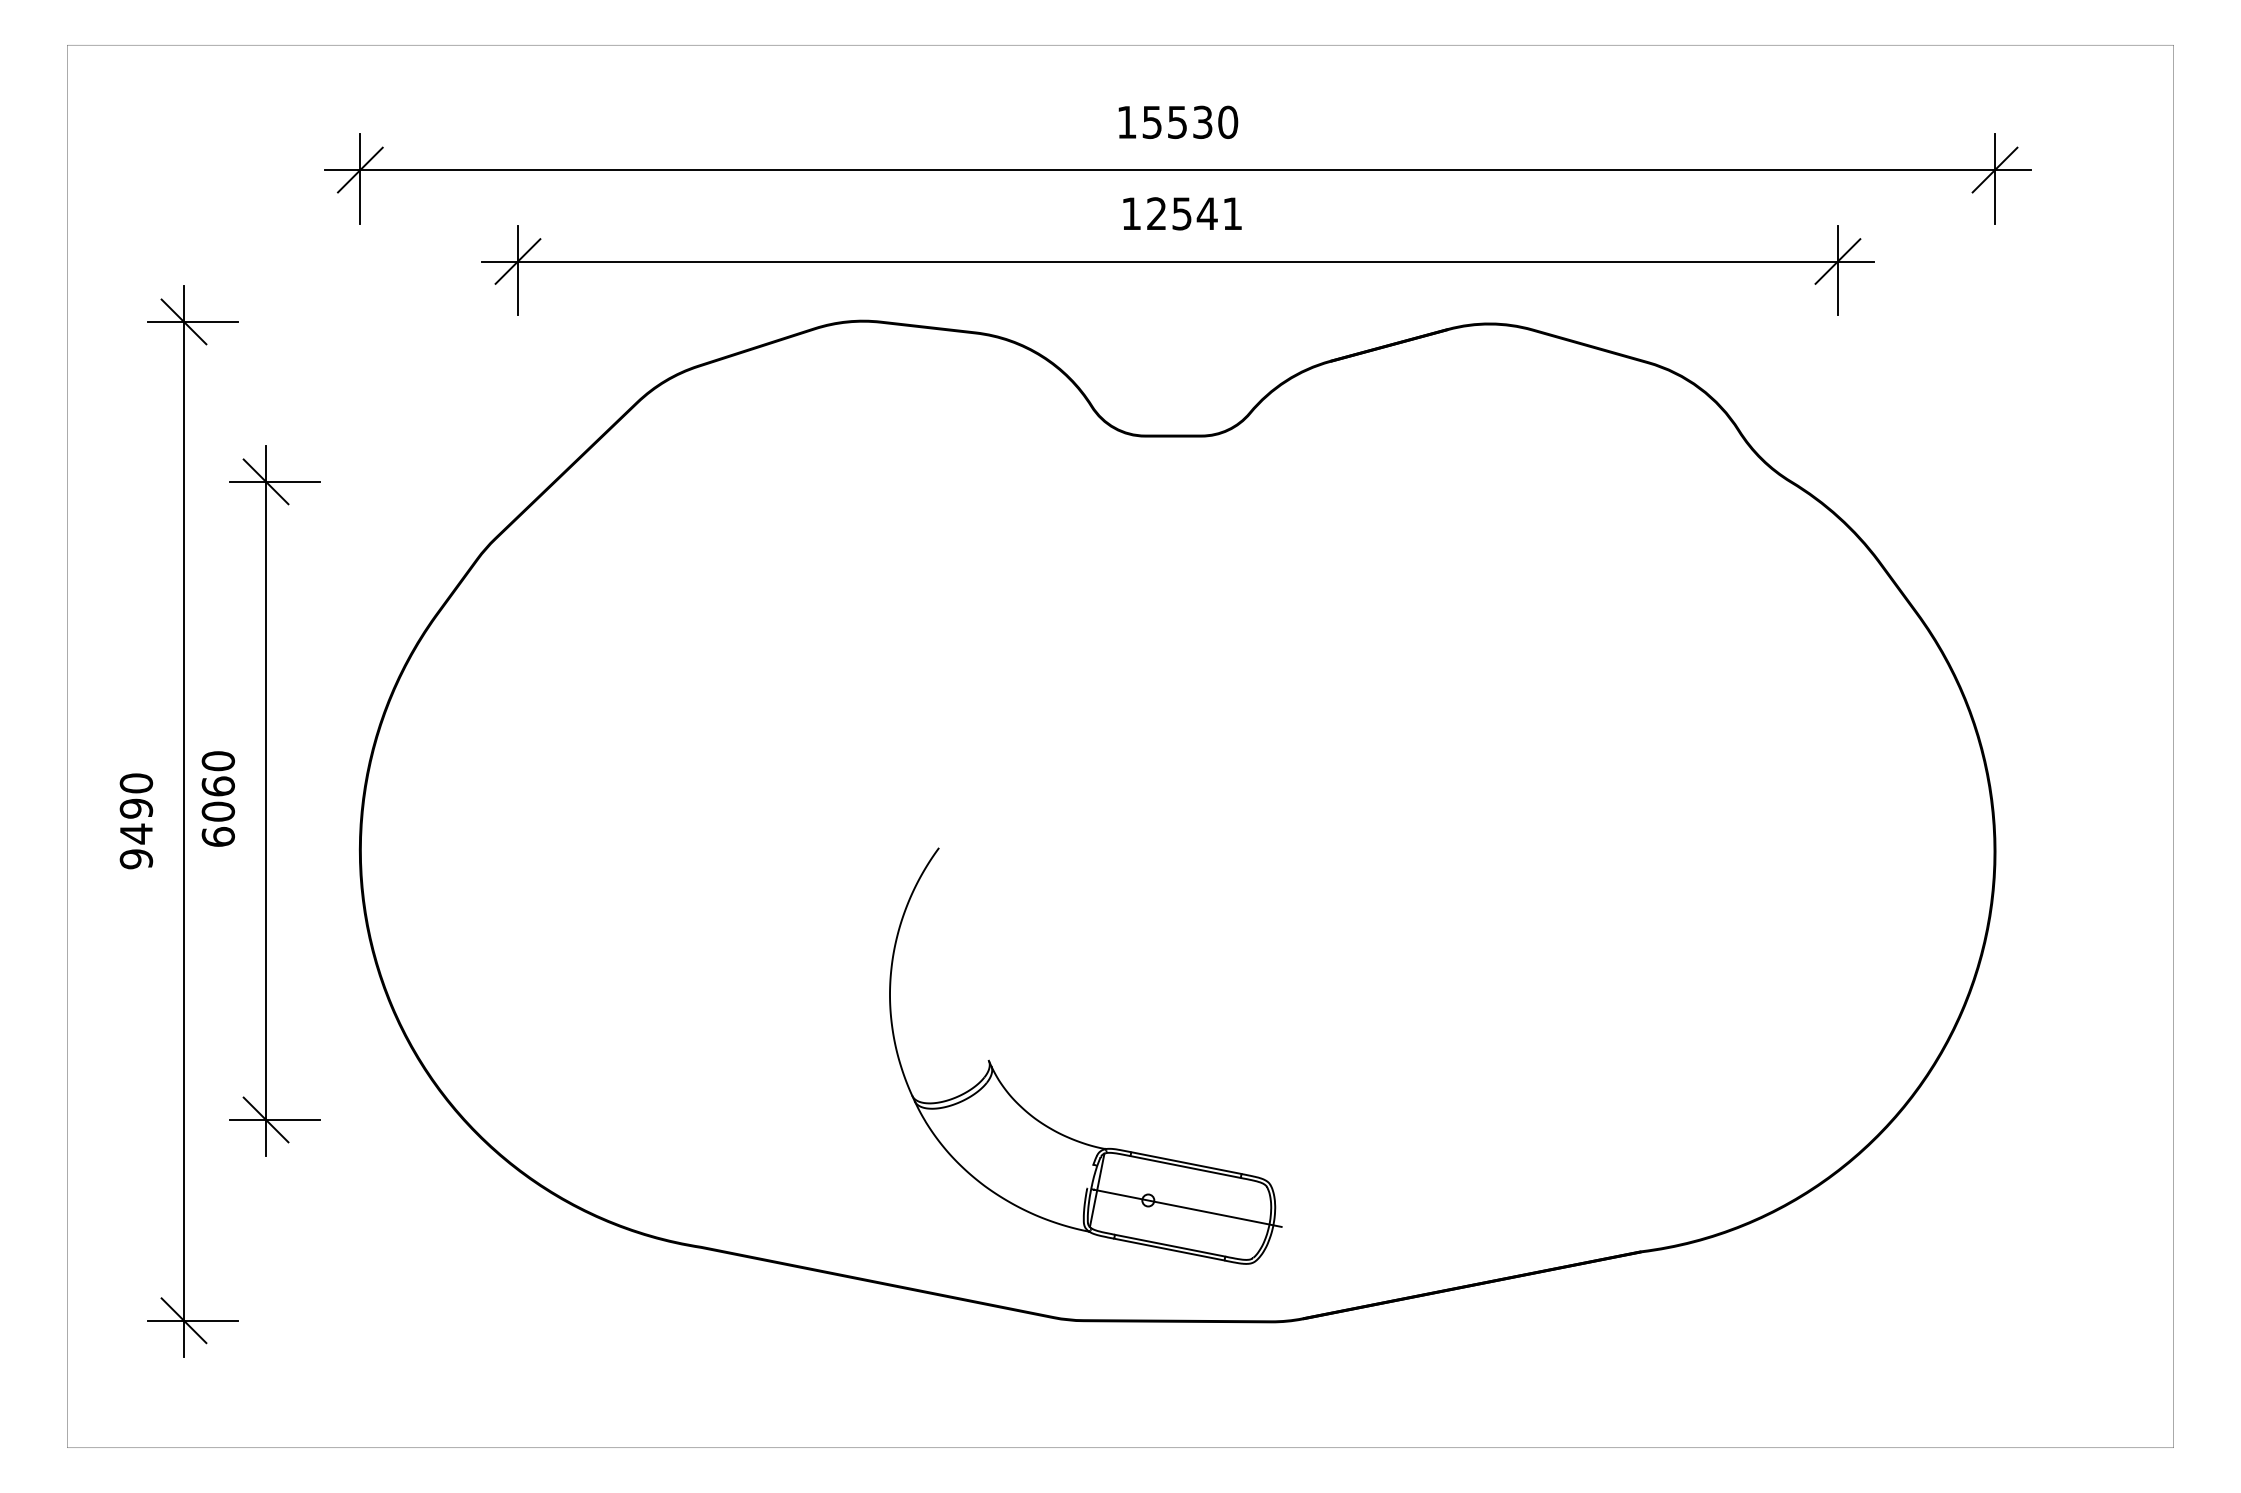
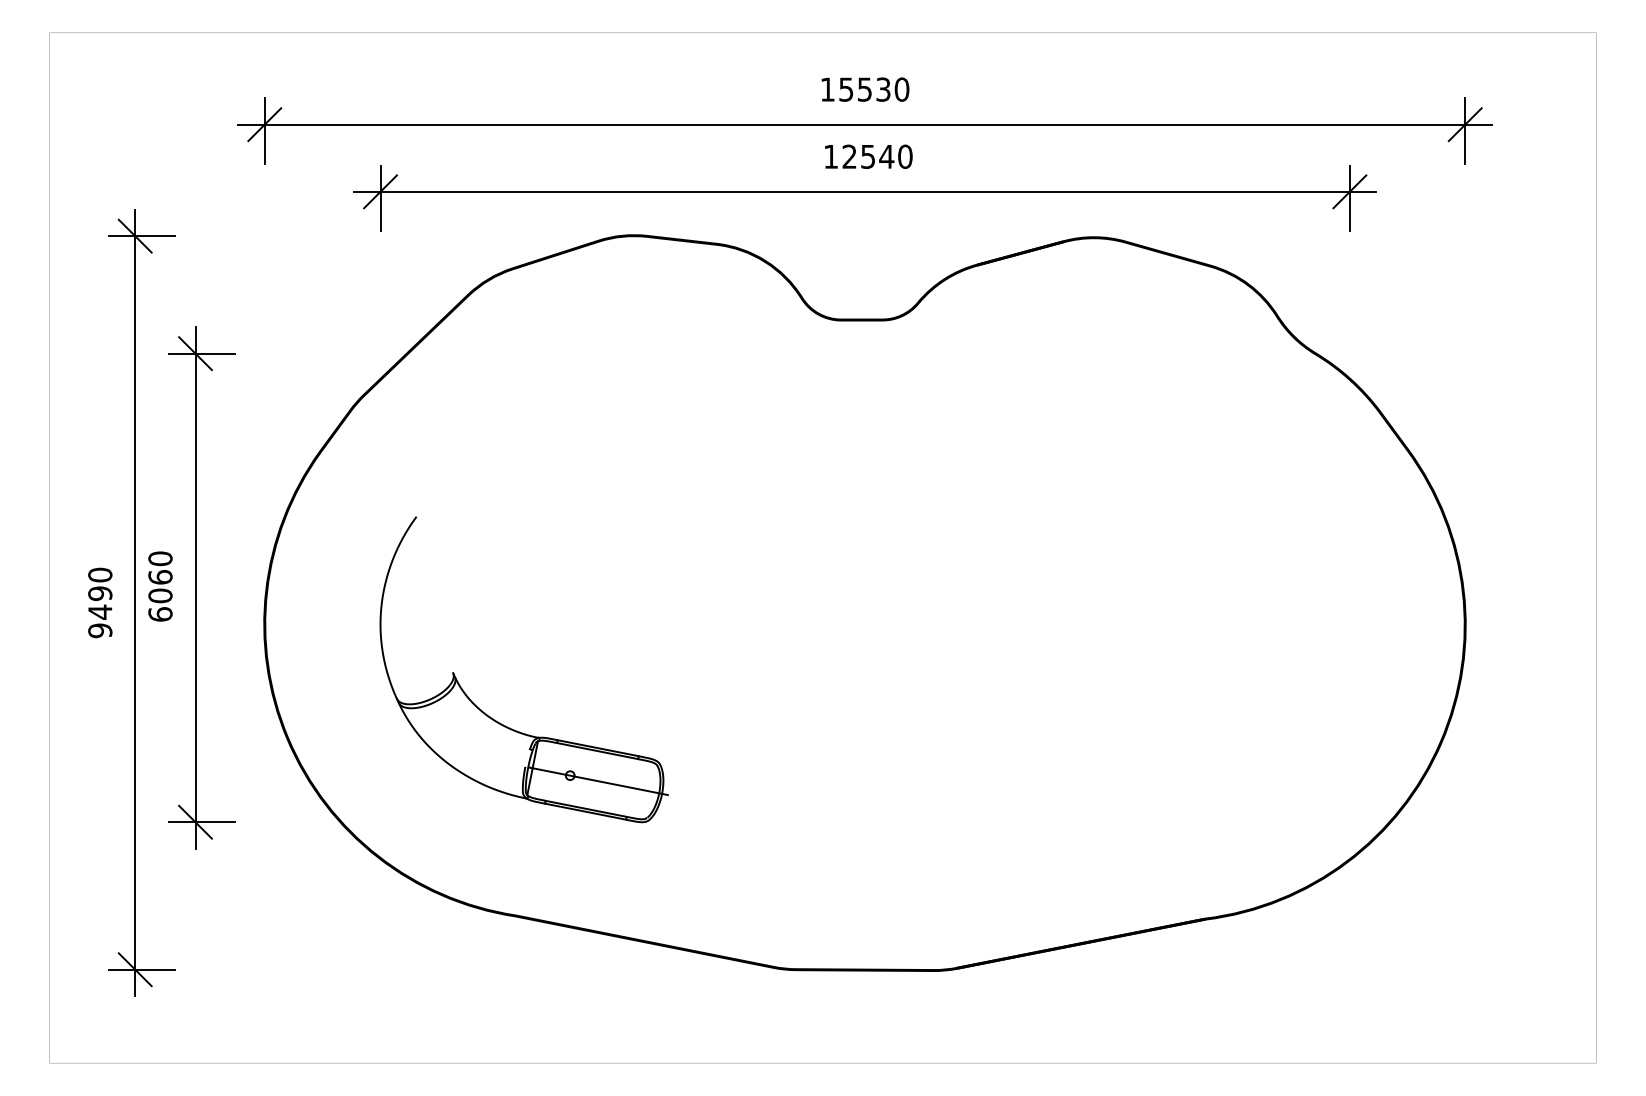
text: (1232, 213) -> (905, 156), 12541 -> 12540
part: (1041, 1121) -> (491, 717), moved

